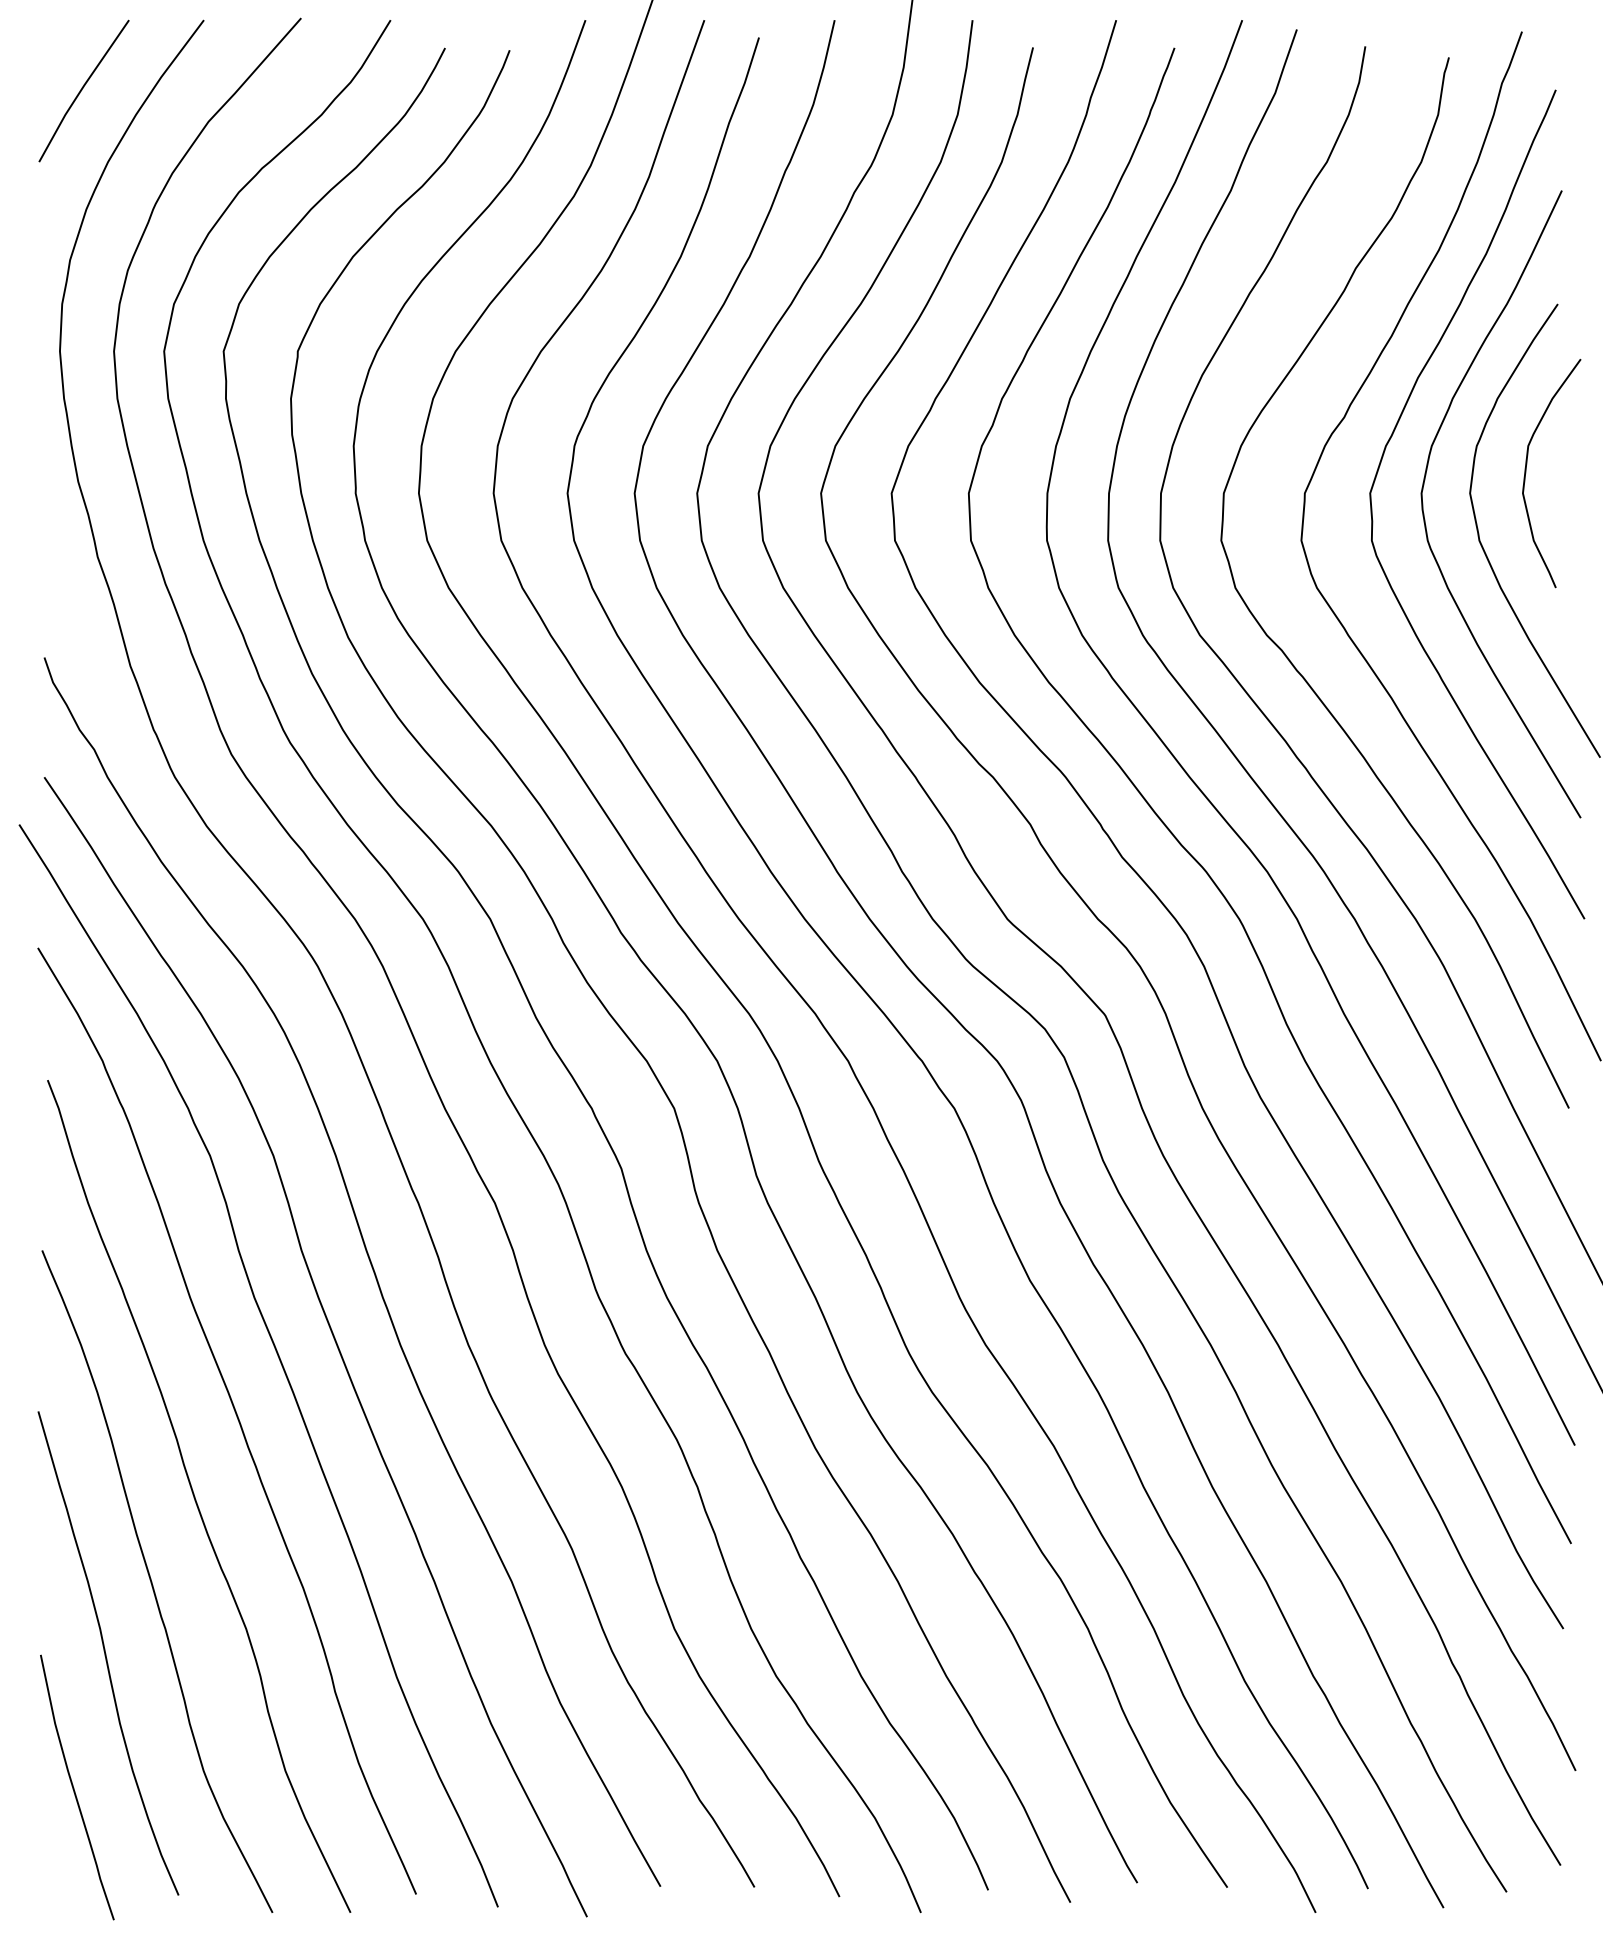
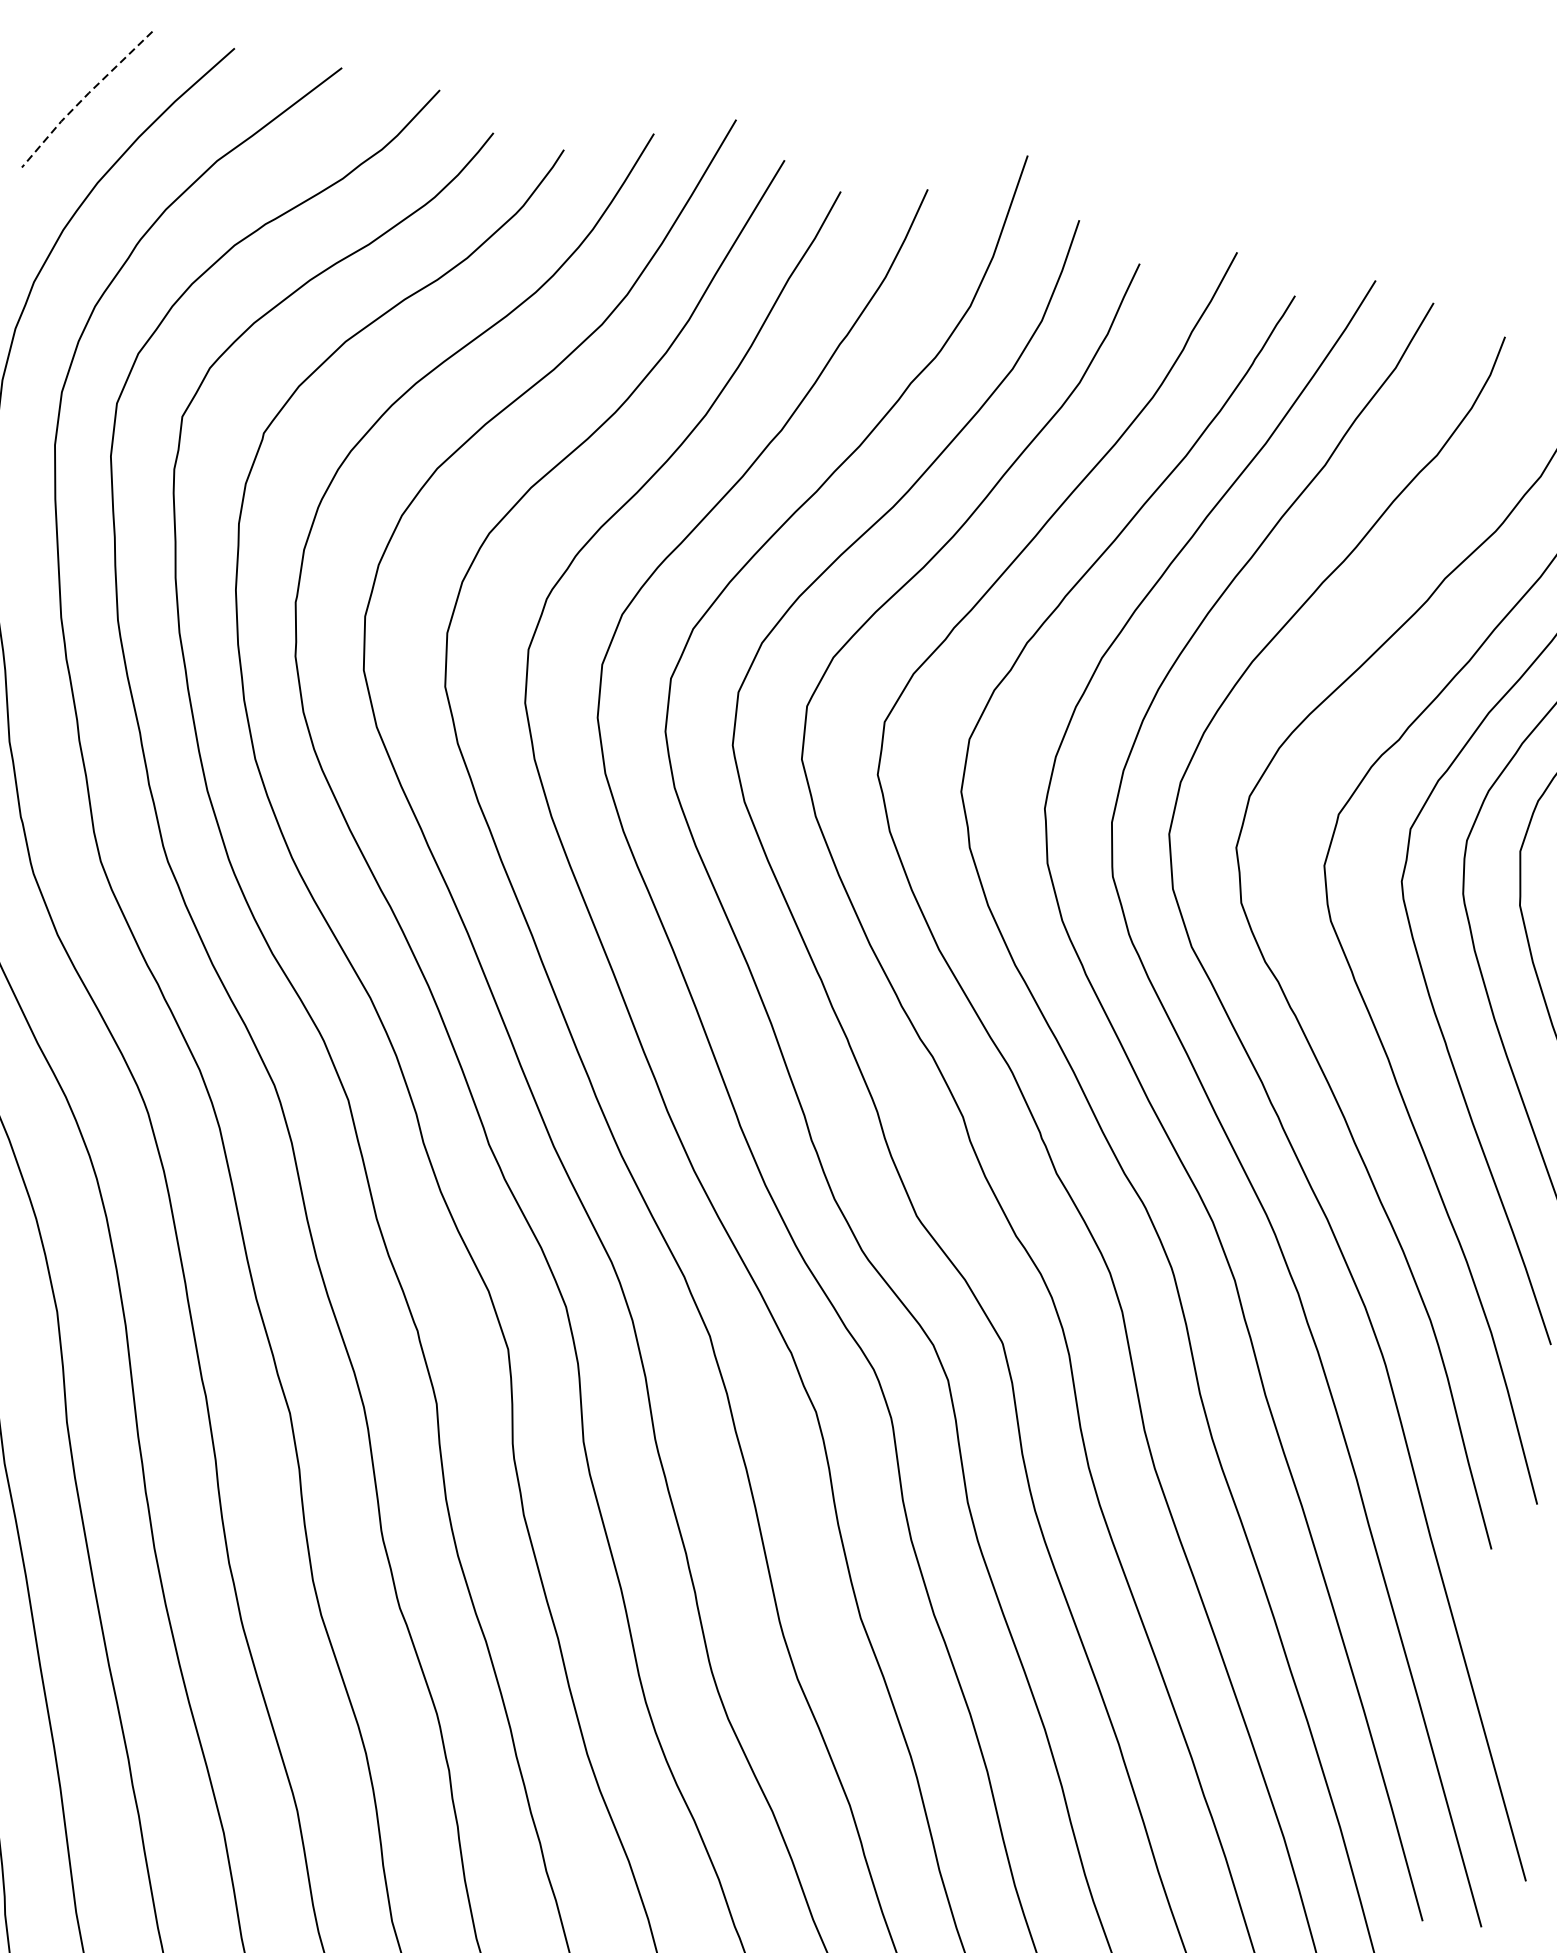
line: (81, 90) -> (84, 98), solid -> dashed

